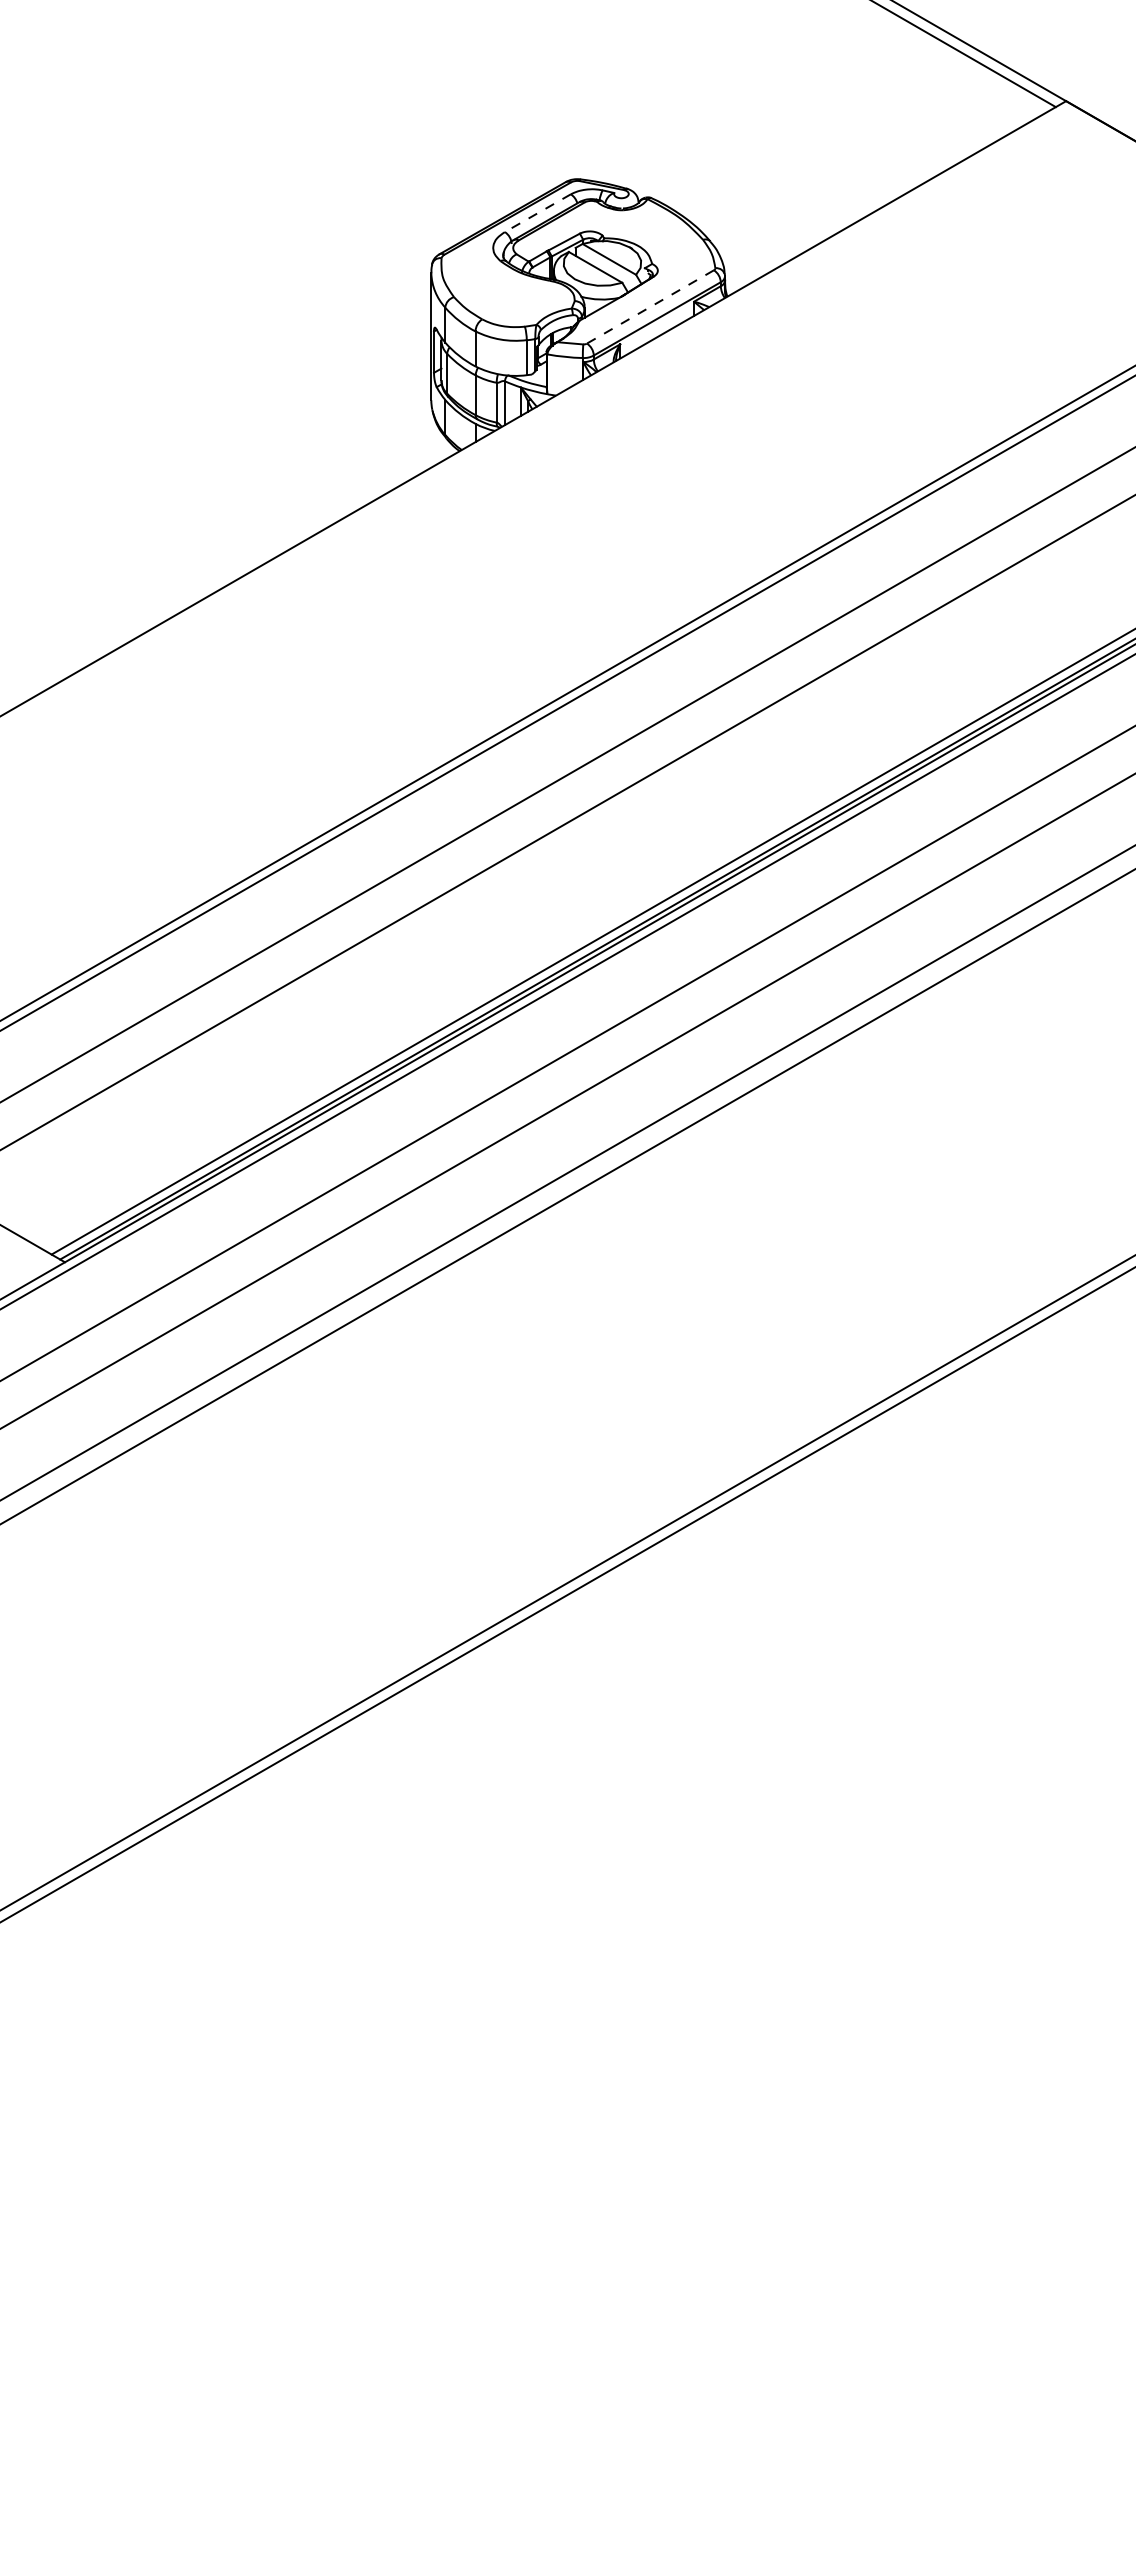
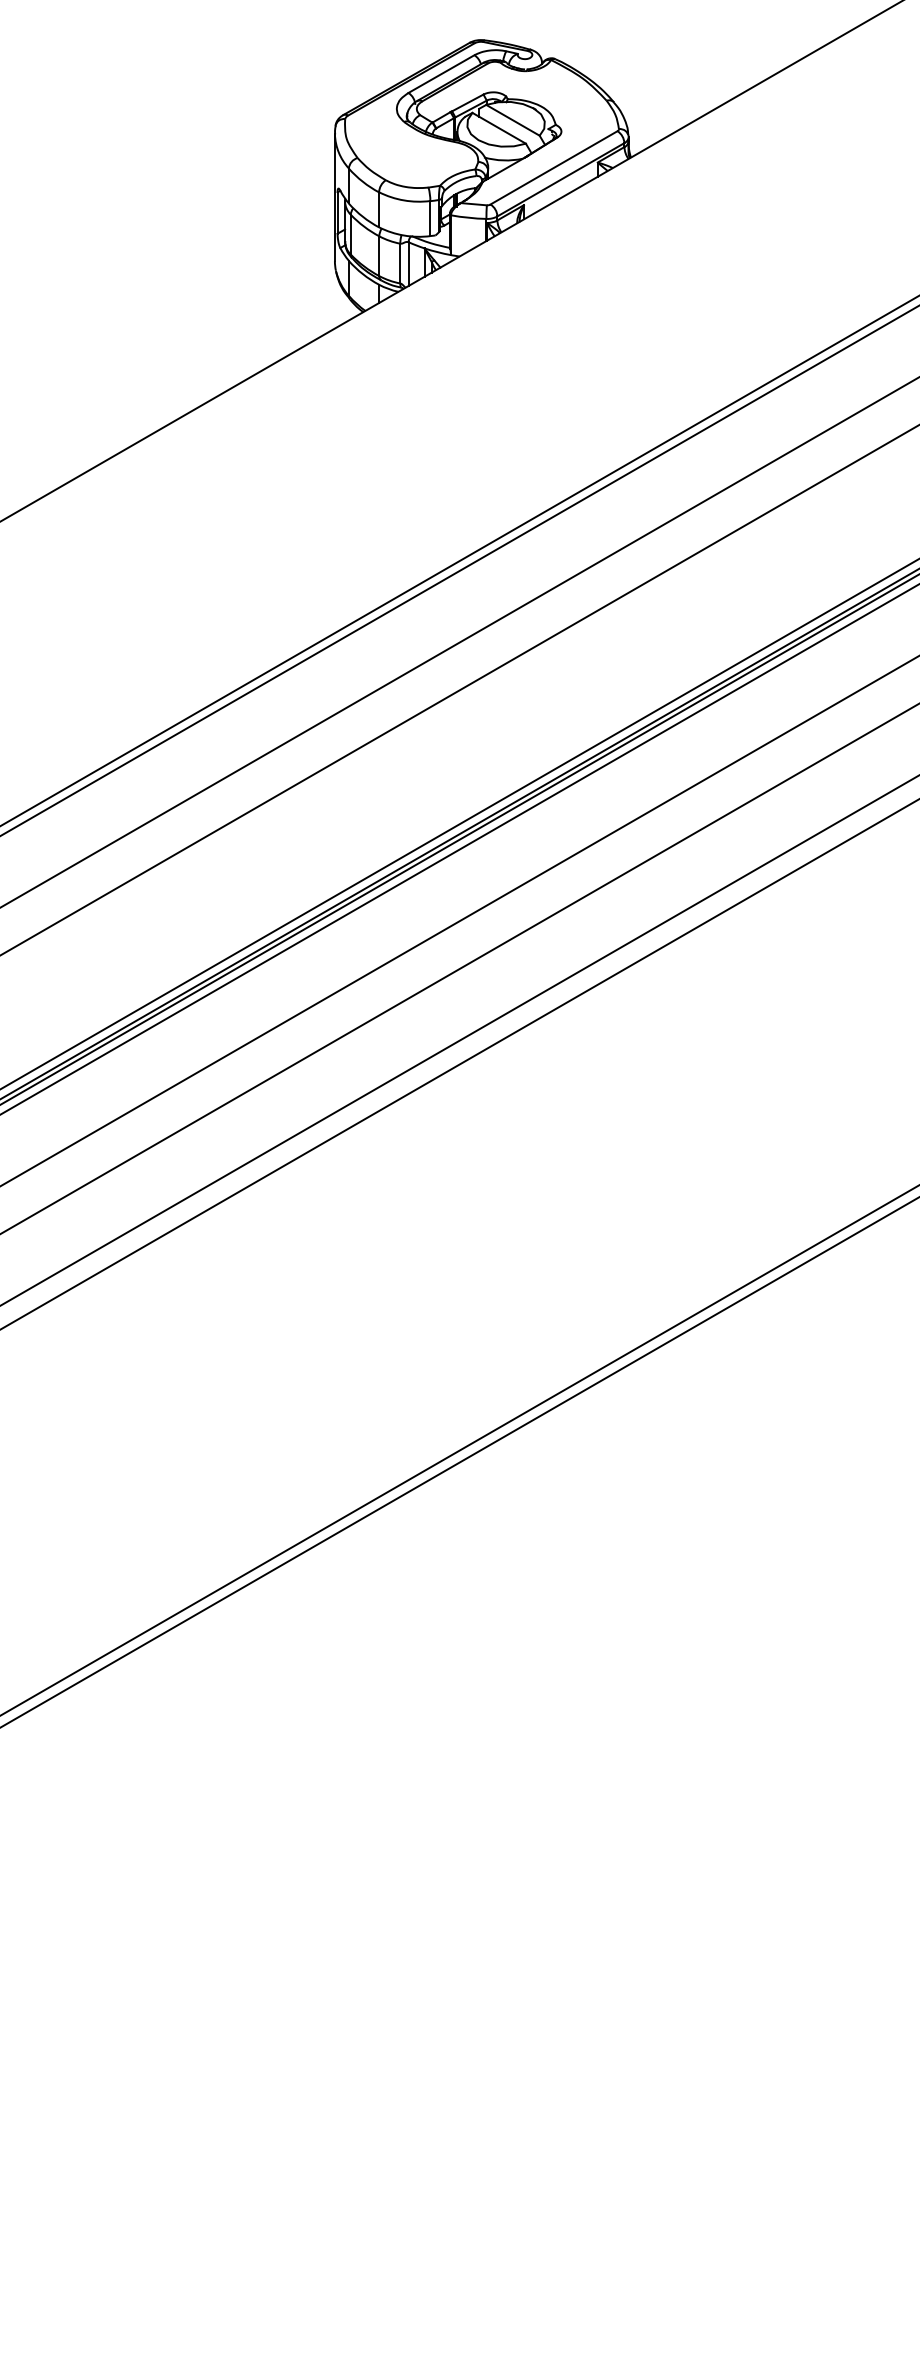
line: (537, 213) -> (441, 74), dashed -> solid
line: (649, 307) -> (553, 168), dashed -> solid

